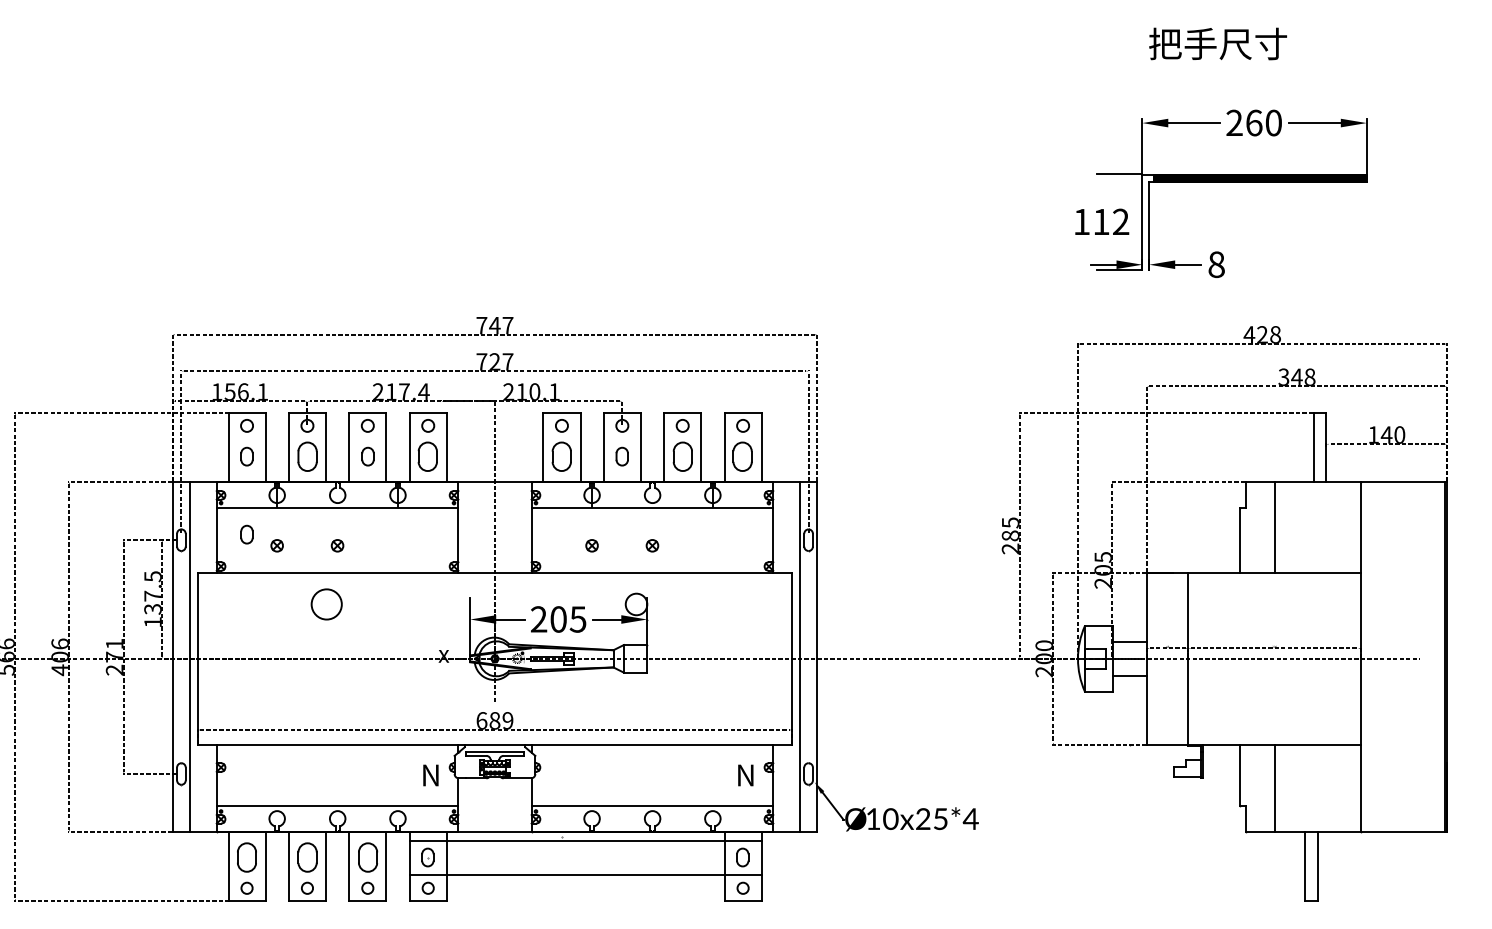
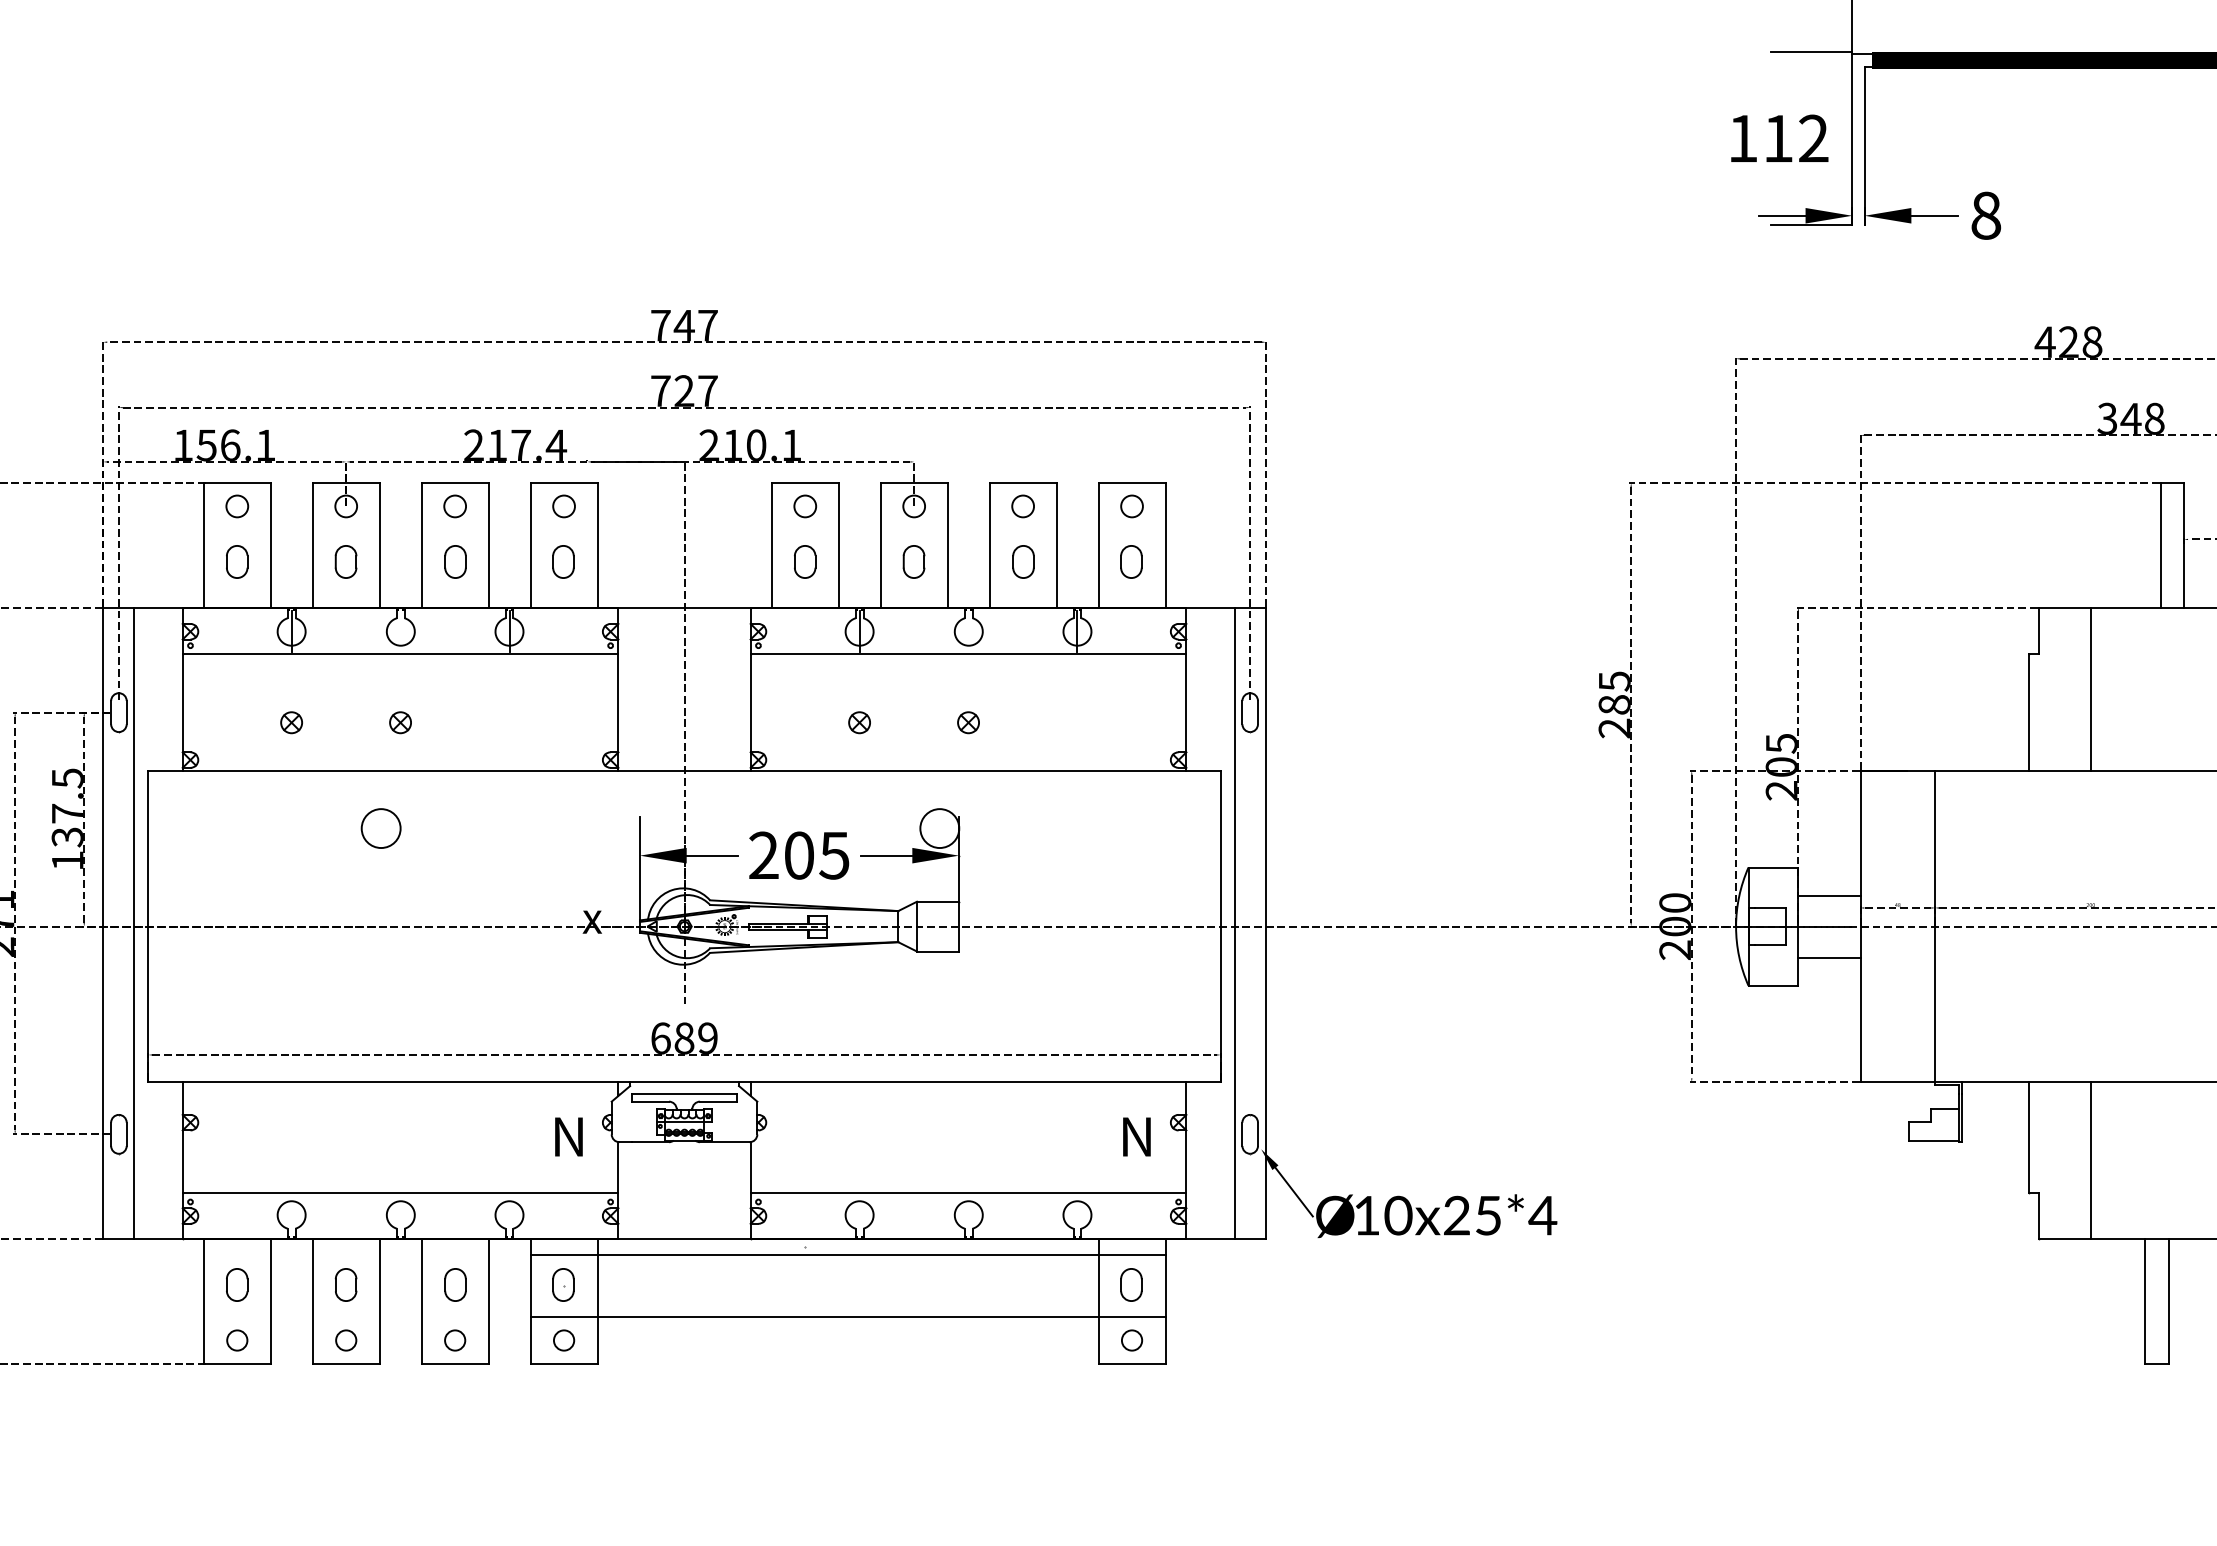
part: (306, 456) -> (344, 561), size x0.62
part: (427, 456) -> (562, 561), size x0.62
part: (561, 456) -> (804, 561), size x0.62
part: (682, 456) -> (1022, 561), size x0.62
part: (742, 456) -> (1130, 561), size x0.62
part: (246, 534) -> (236, 702), removed
circle: (326, 604) -> (380, 828), size x0.71
part: (246, 857) -> (236, 1284), size x0.62
part: (306, 857) -> (344, 1284), size x0.62
part: (367, 857) -> (454, 1284), size x0.62

